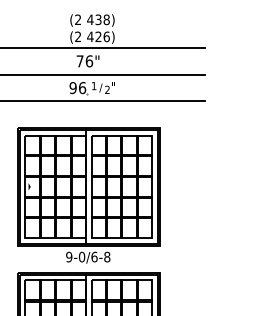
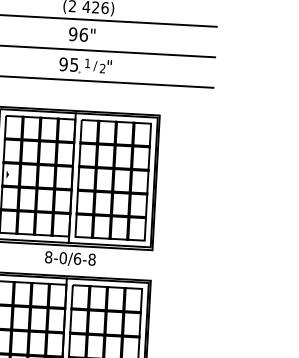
text: (79, 61) -> (72, 34), 76" -> 96"
text: (82, 88) -> (74, 65), 96 -> 95
text: (69, 257) -> (48, 257), 9-0/6-8 -> 8-0/6-8

